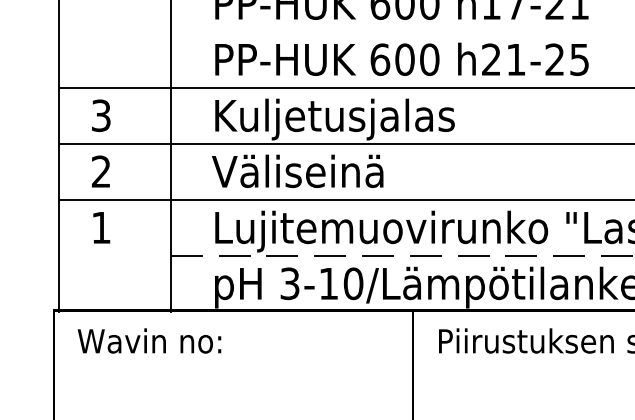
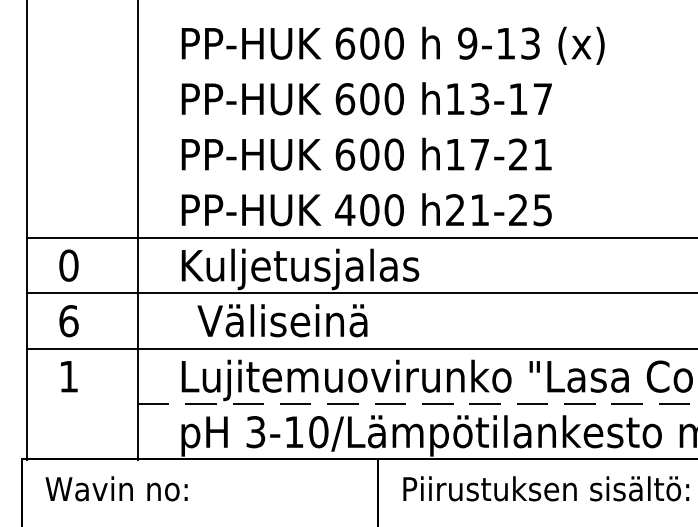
text: (380, 60) -> (345, 210), 600 -> 400
text: (100, 115) -> (68, 265), 3 -> 0
text: (297, 171) -> (282, 320), moved
text: (100, 172) -> (68, 321), 2 -> 6

